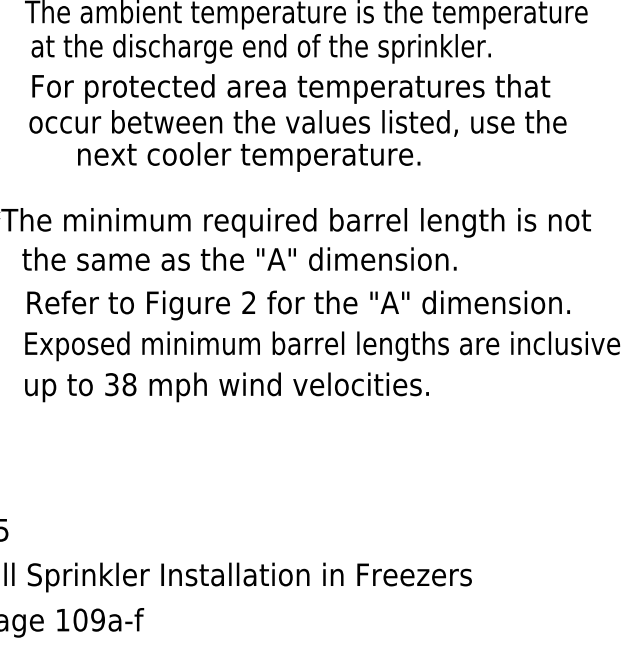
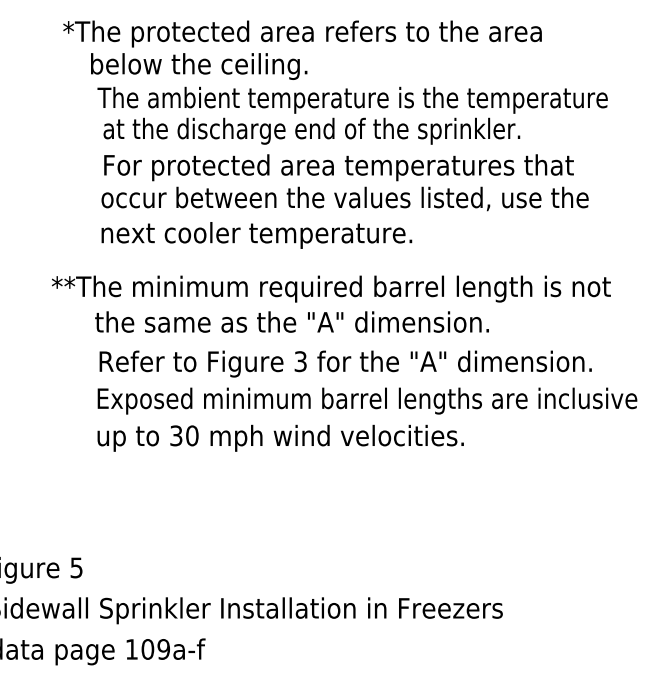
text: (248, 157) -> (256, 235), moved
text: (248, 302) -> (300, 361), 2 -> 3
text: (129, 384) -> (192, 435), 38 -> 30

